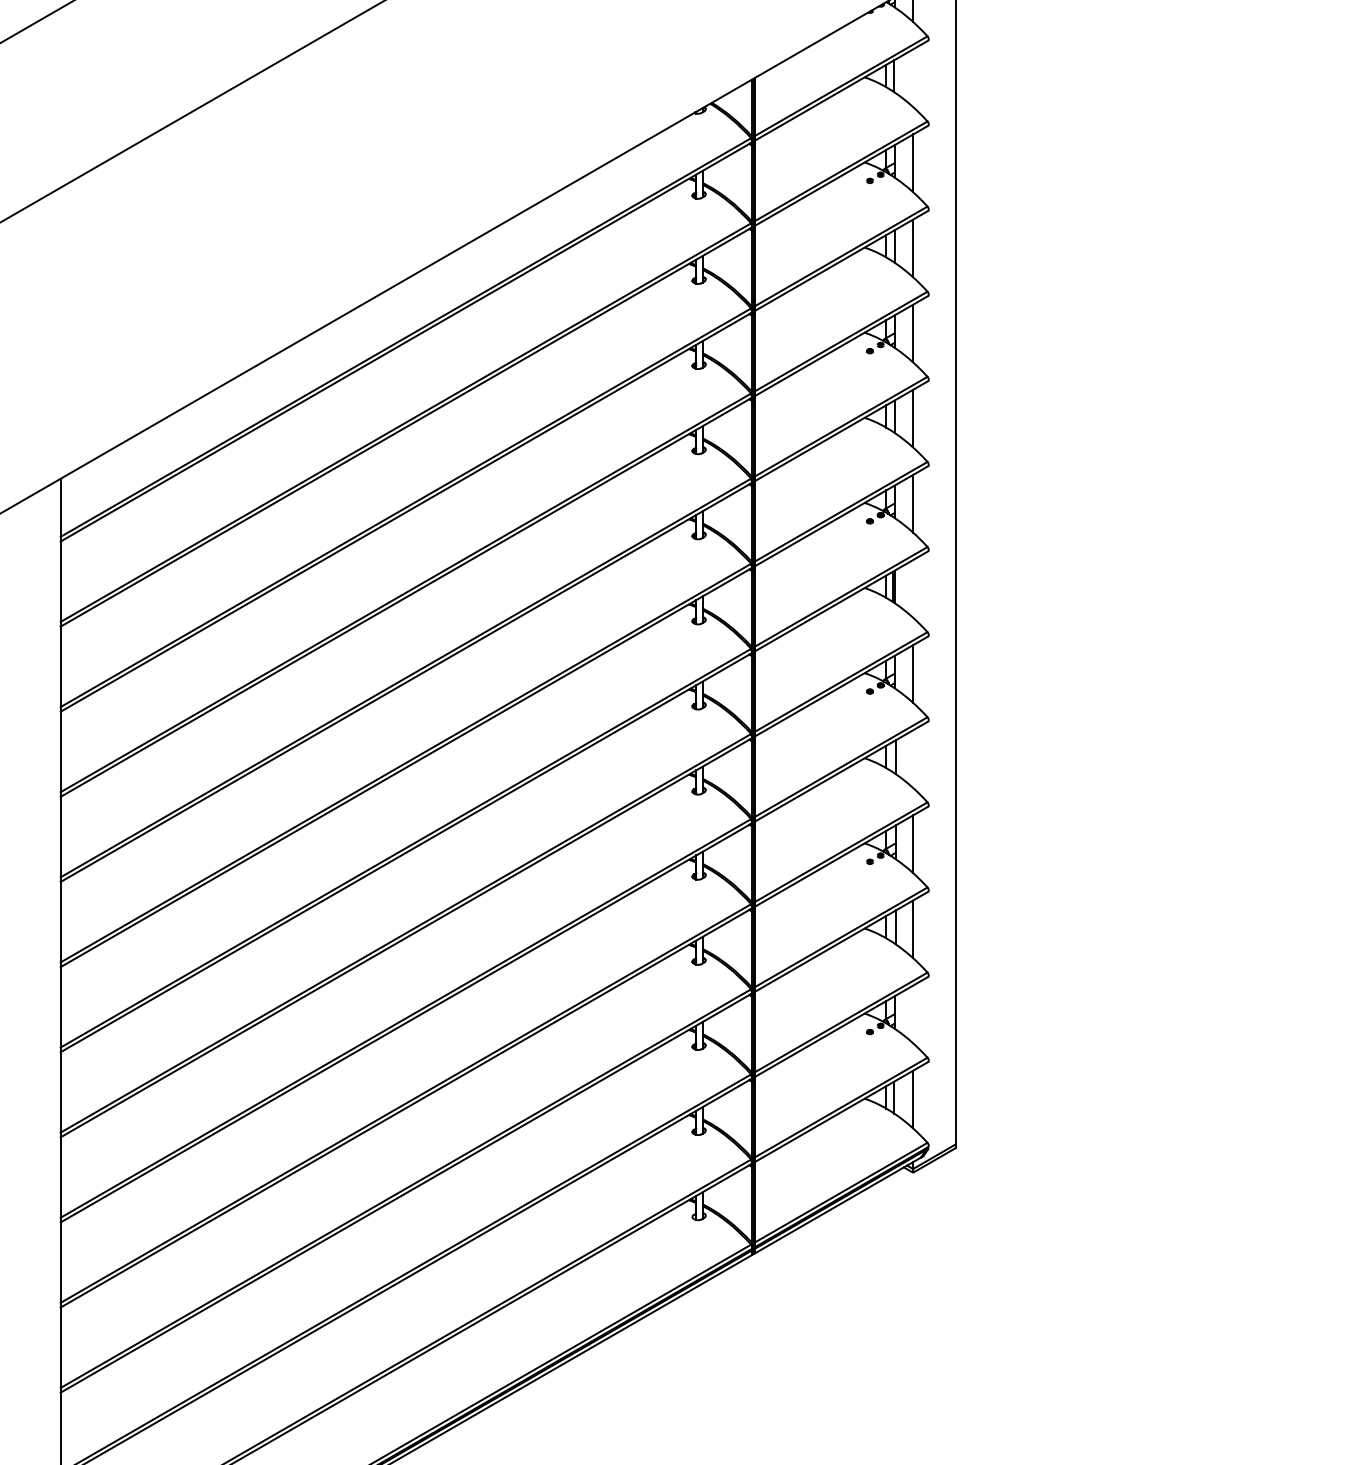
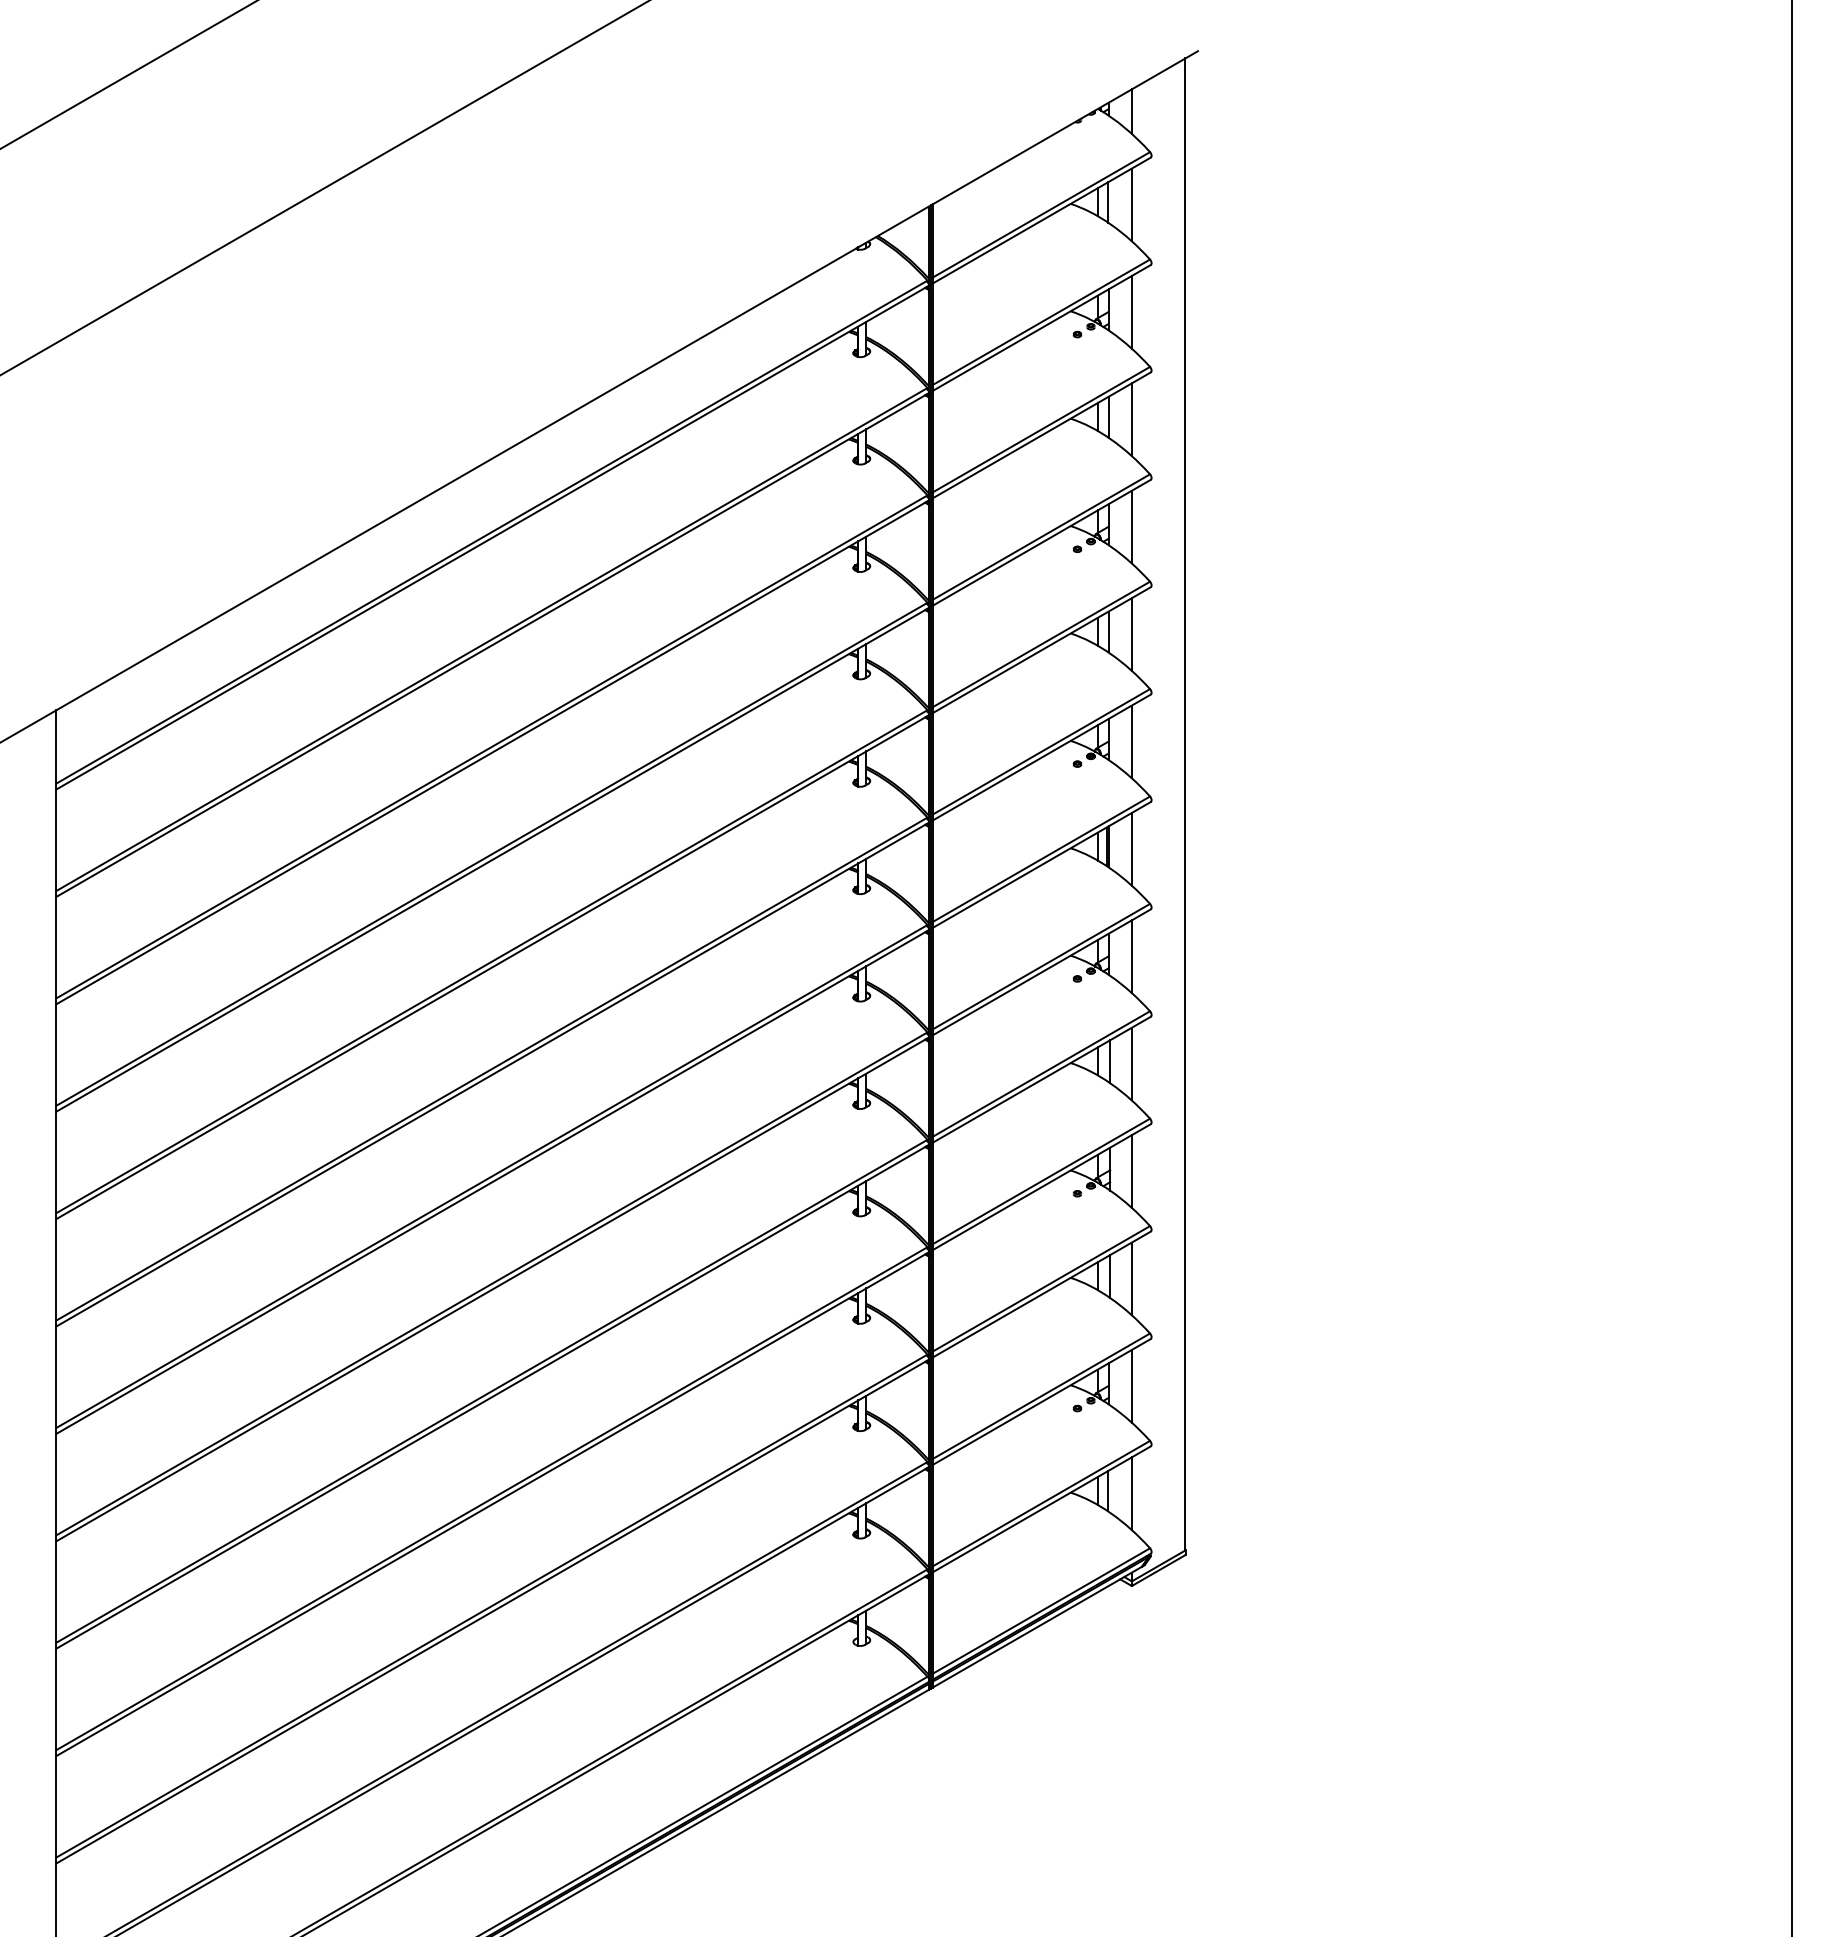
line: (912, 77) -> (1131, 204), added
line: (912, 588) -> (1131, 848), added
line: (912, 758) -> (1131, 1063), added
line: (912, 1013) -> (1131, 1385), added

